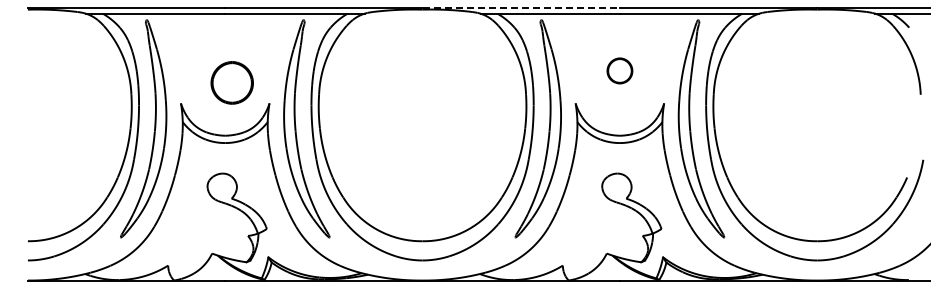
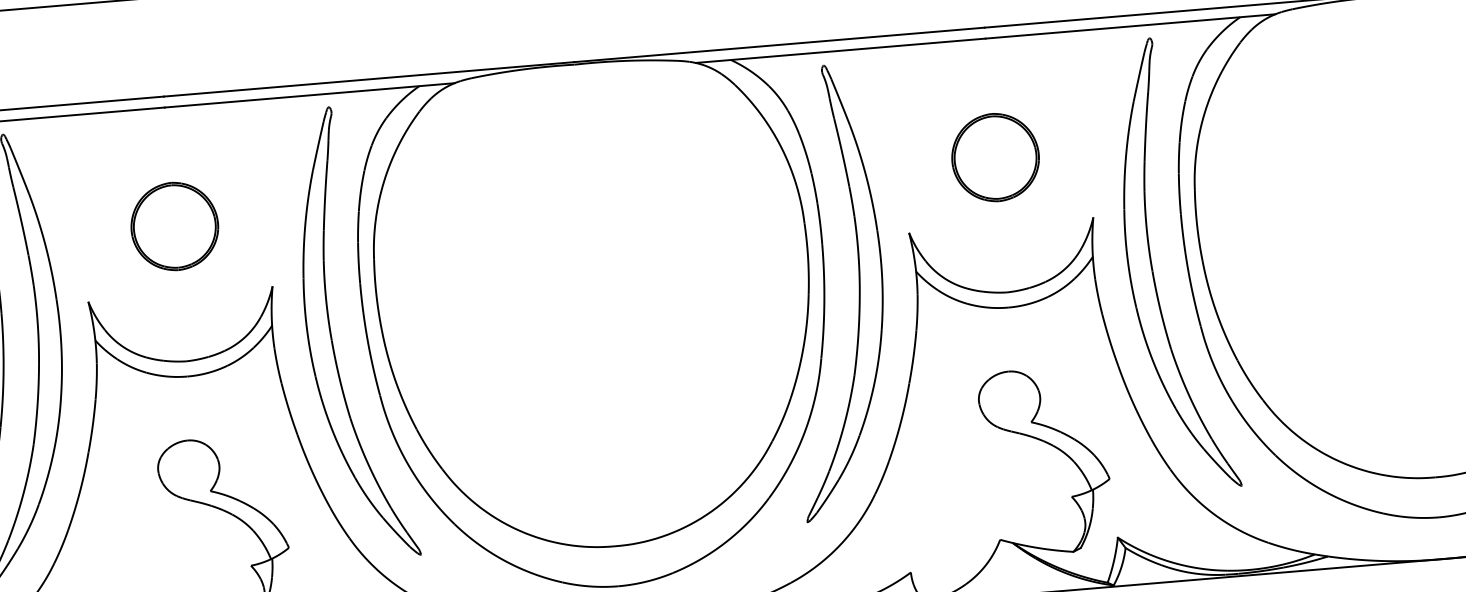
line: (521, 8) -> (779, 44), dashed -> solid
part: (619, 70) -> (994, 156), size x1.67
part: (231, 82) -> (173, 225), moved

